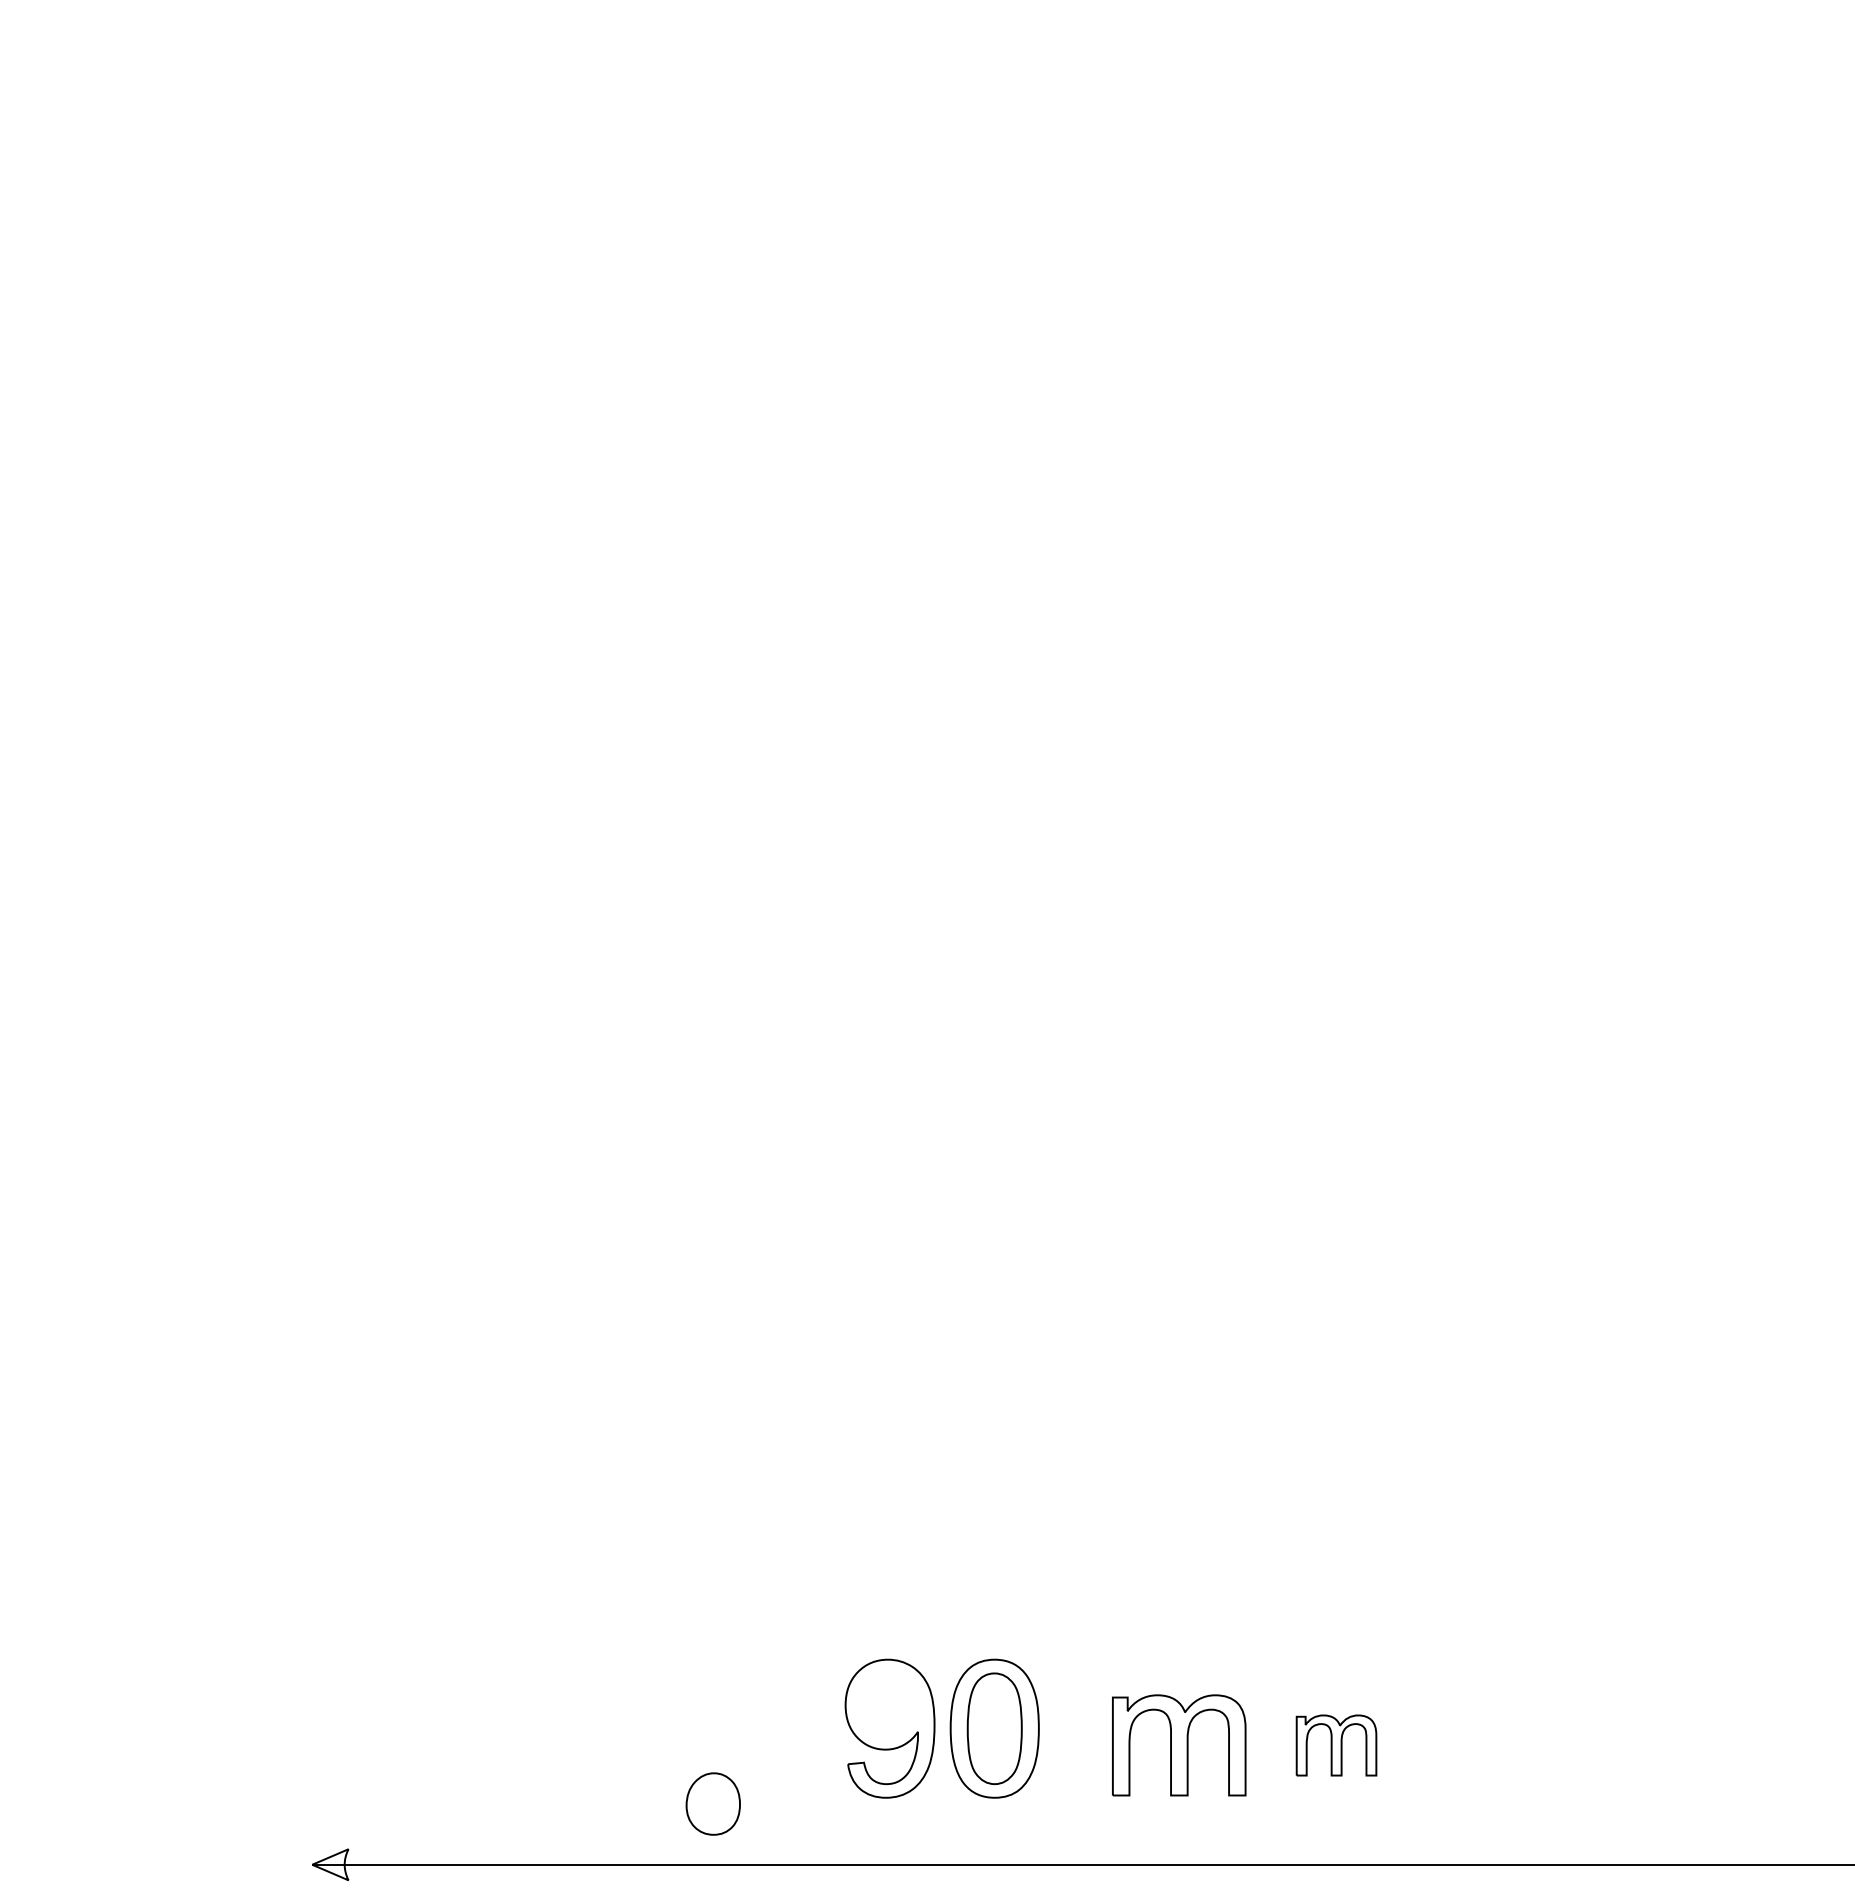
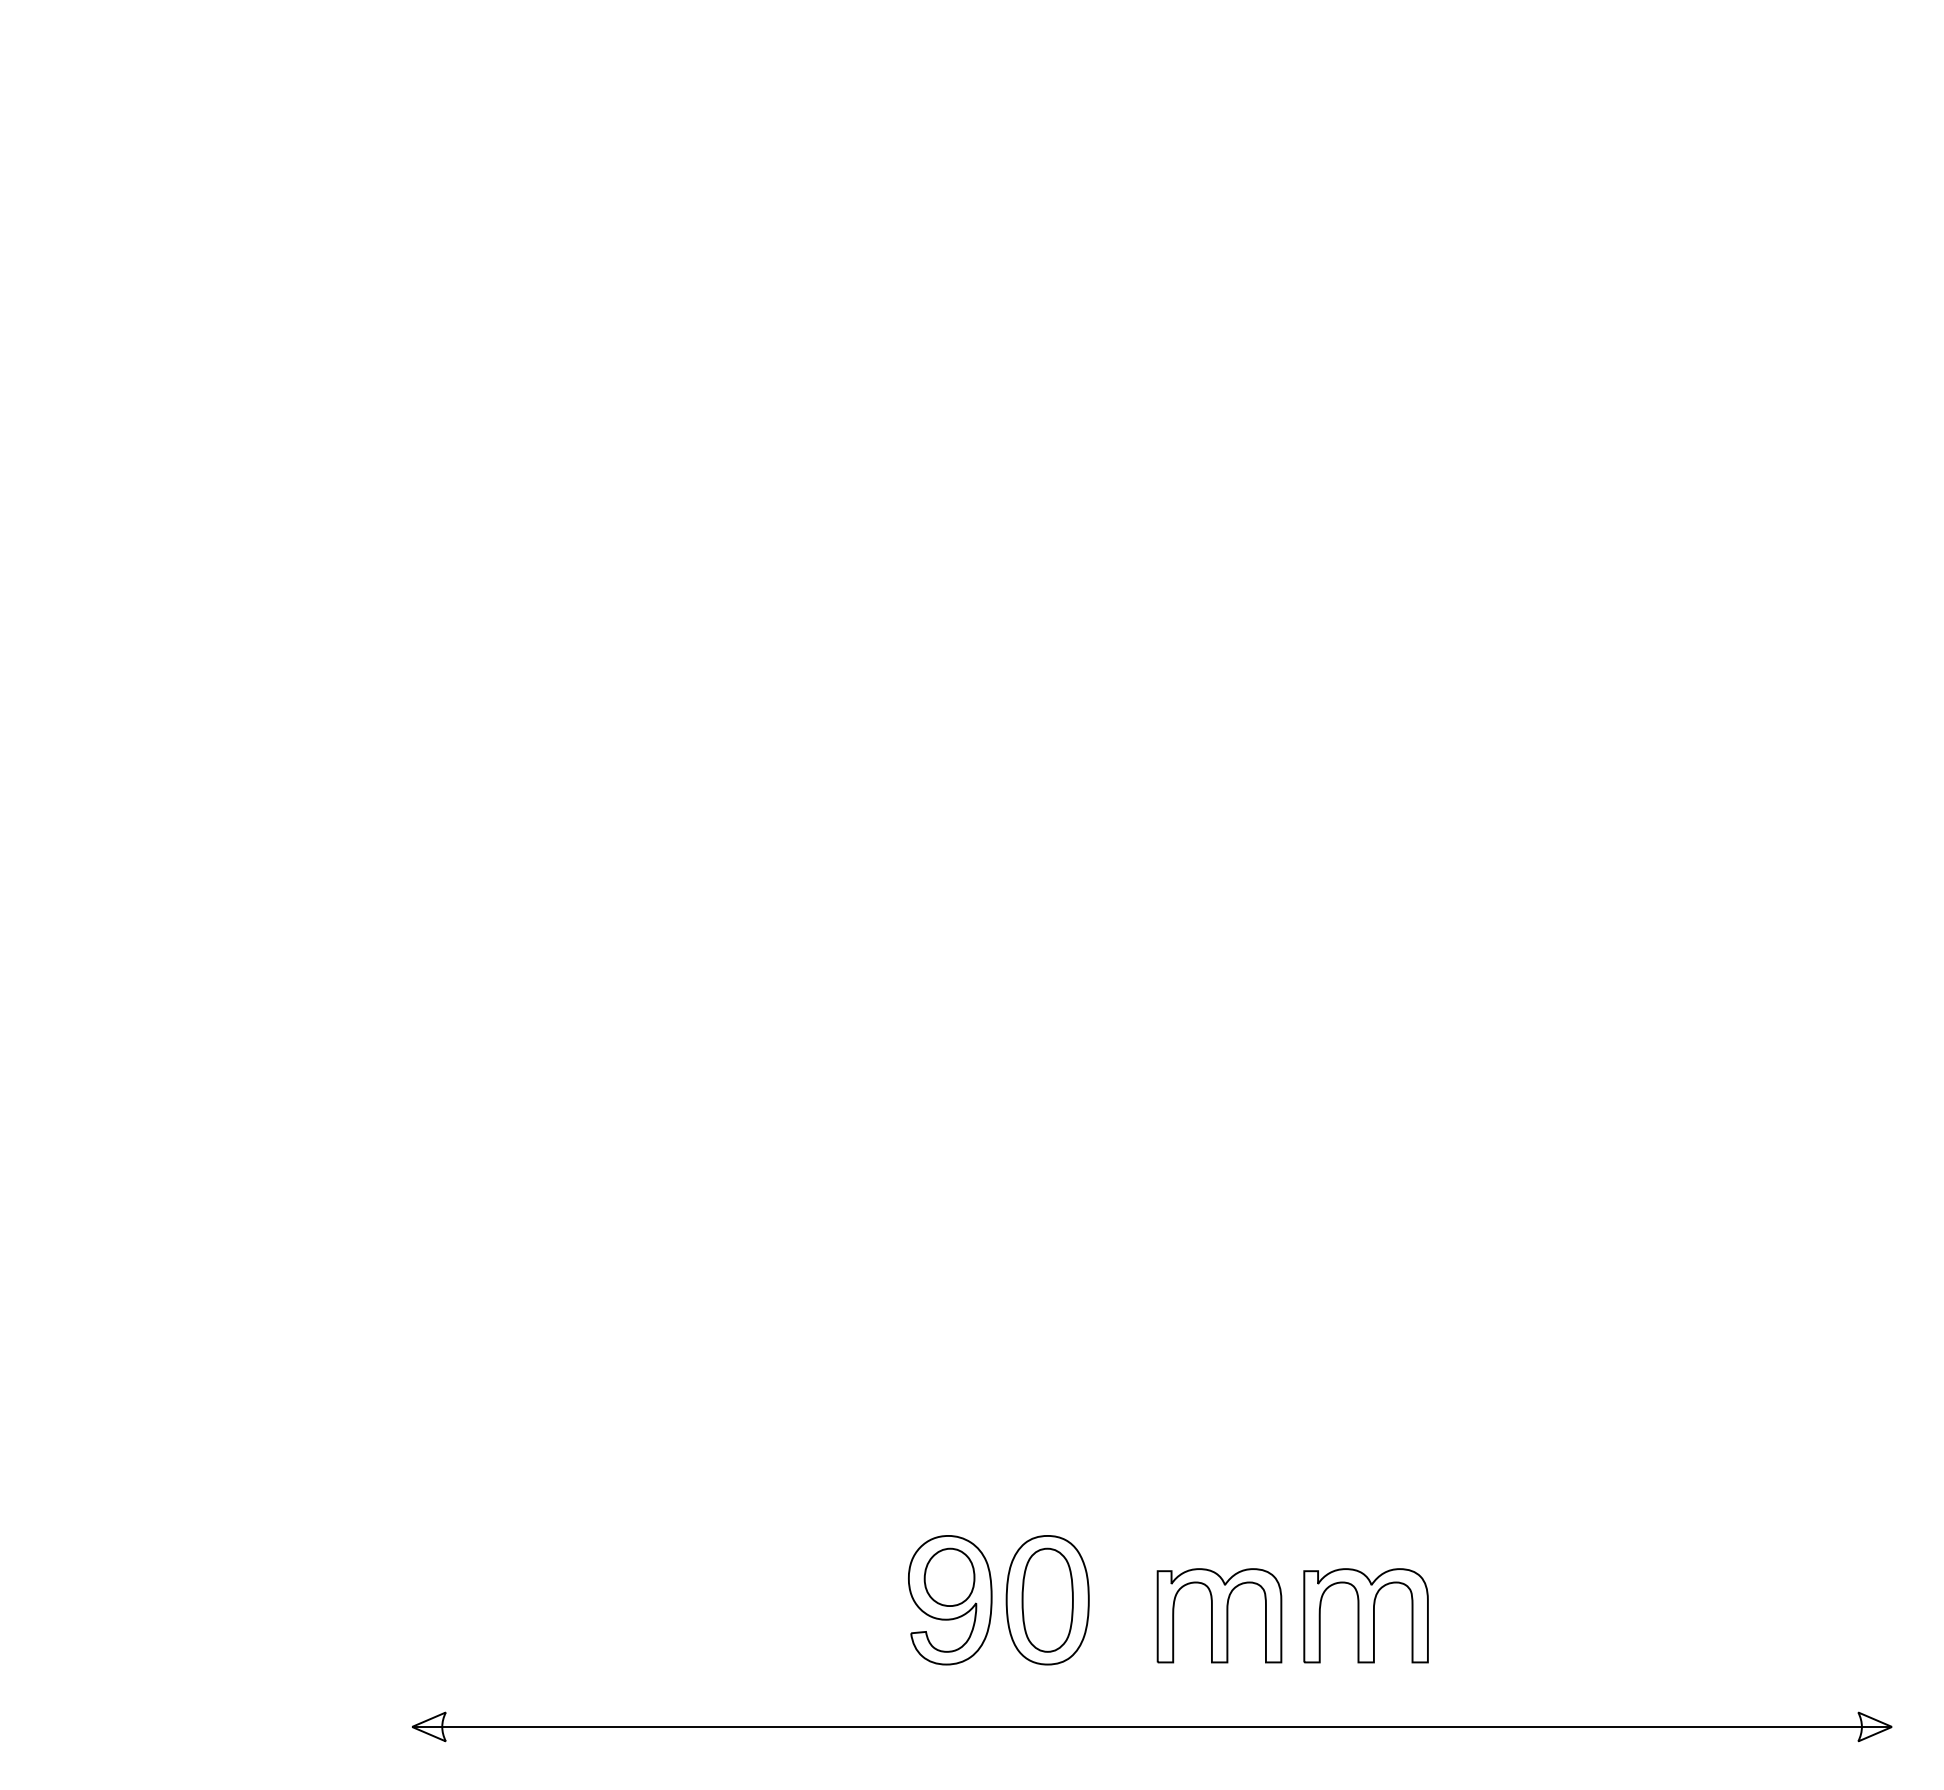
part: (1335, 1745) -> (1365, 1615), size x1.67
part: (713, 1803) -> (949, 1576), moved

